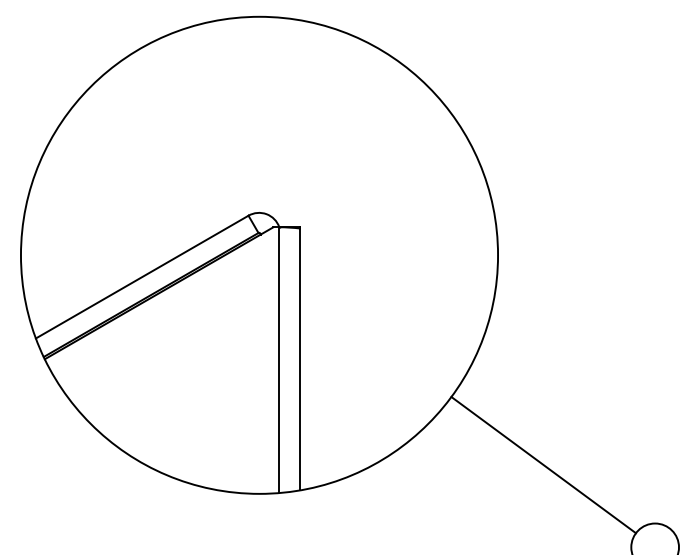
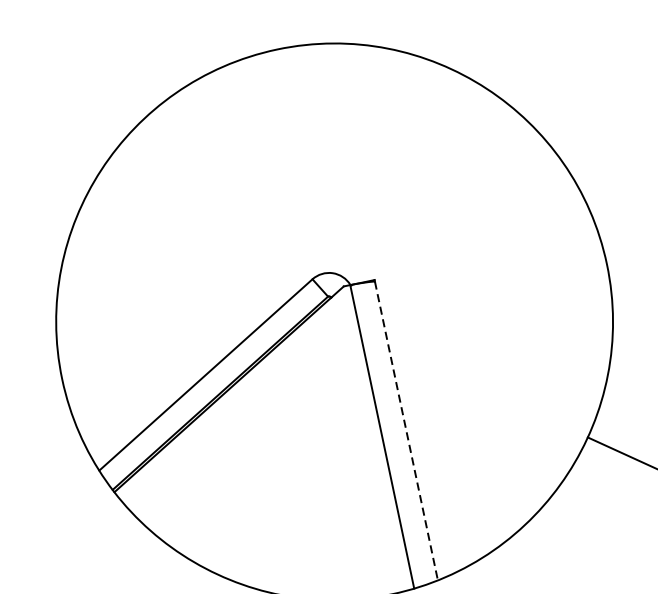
line: (300, 359) -> (406, 430), solid -> dashed

